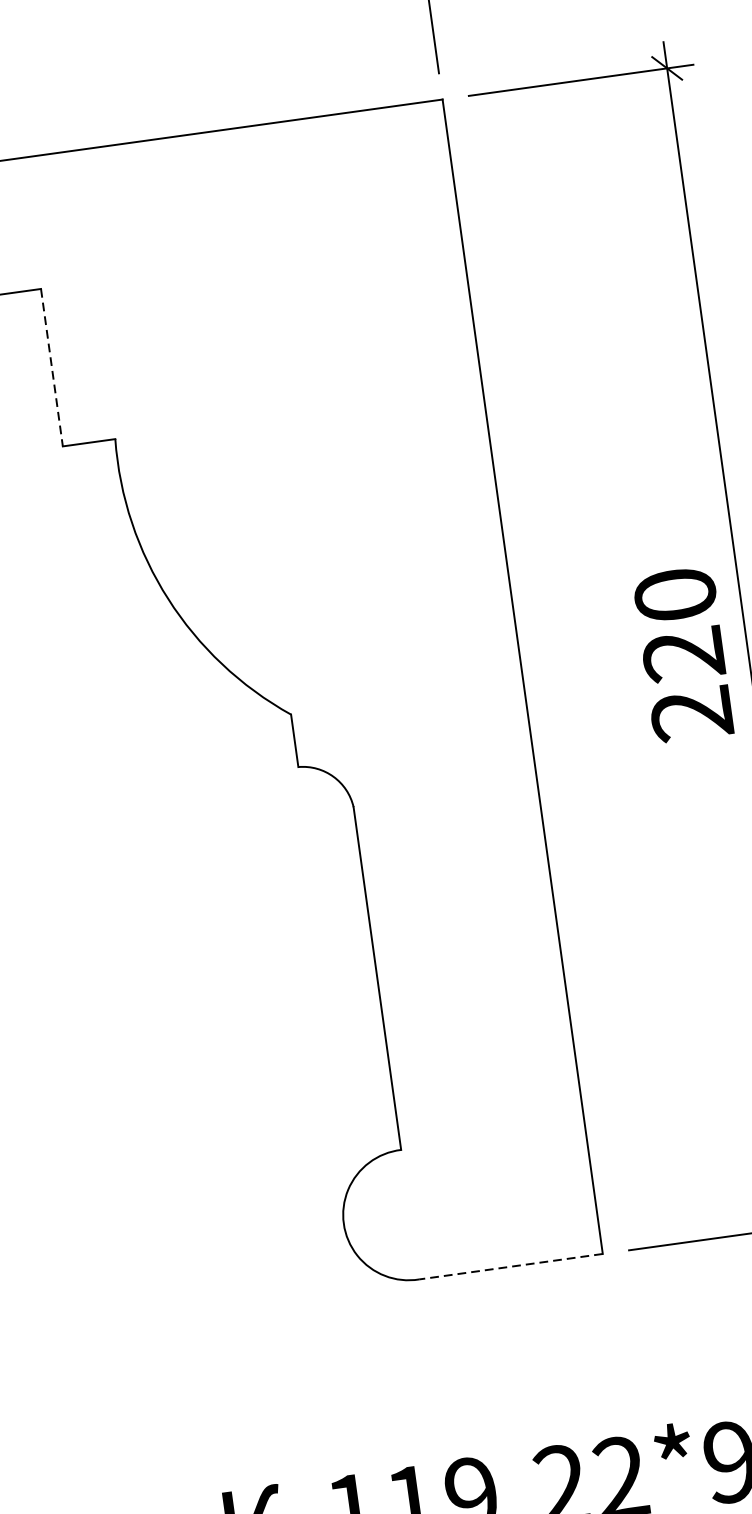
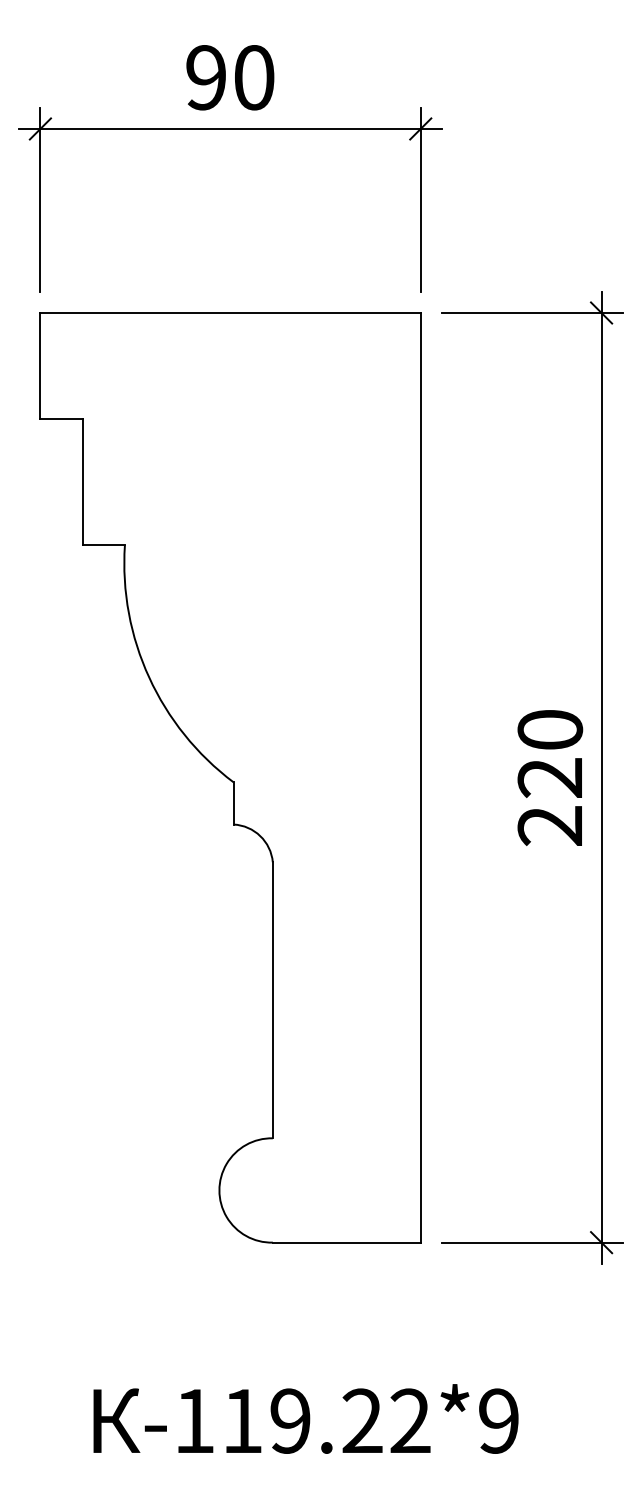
line: (51, 368) -> (82, 482), dashed -> solid
line: (510, 1266) -> (346, 1242), dashed -> solid

